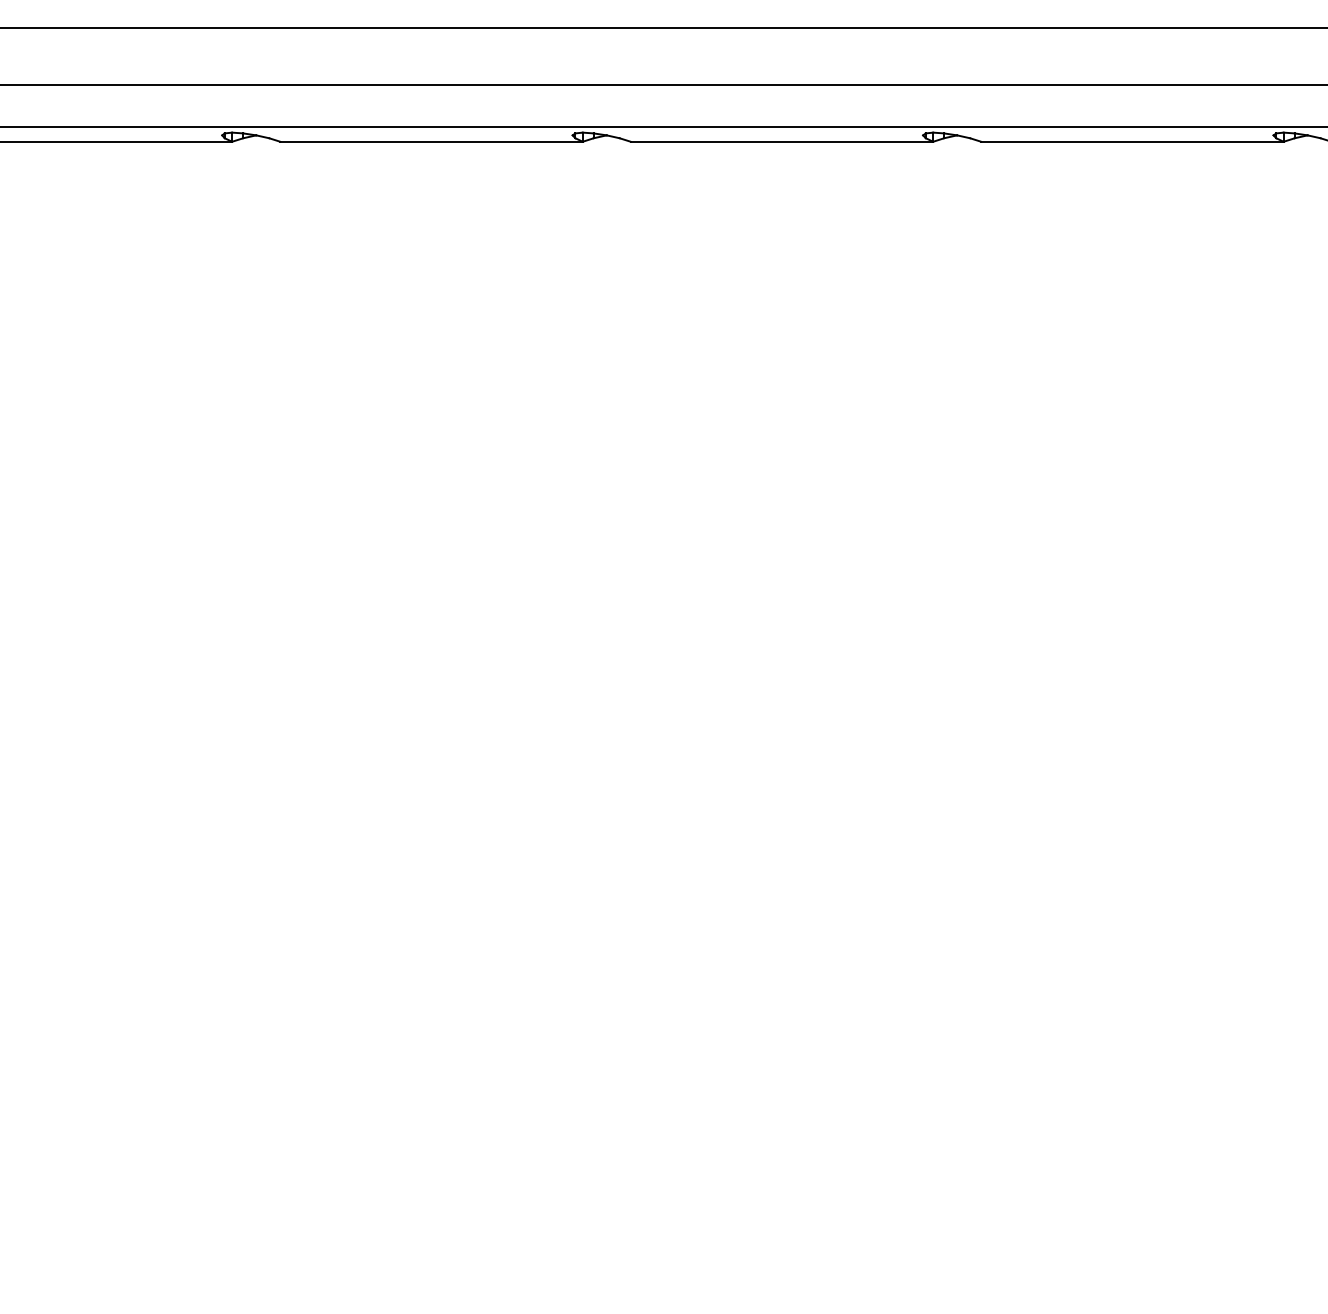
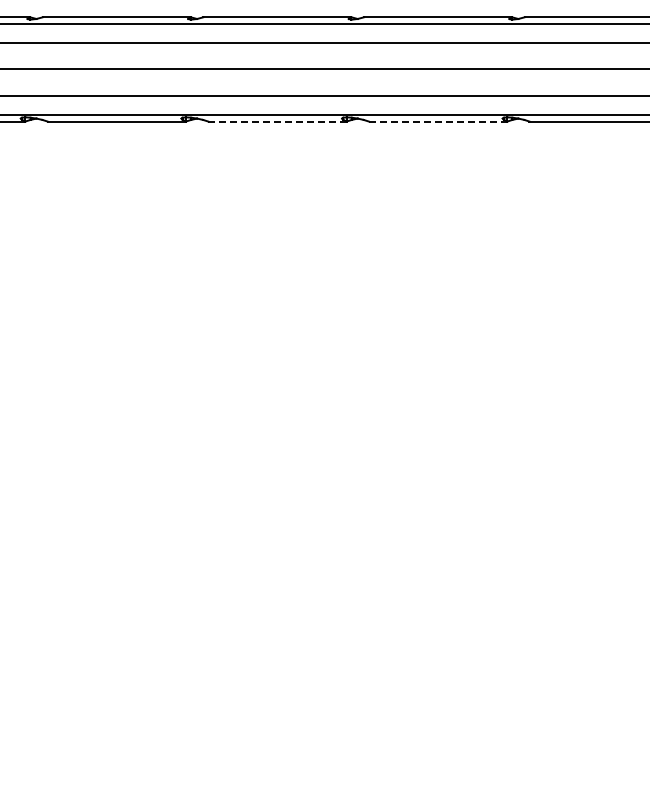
line: (431, 141) -> (277, 121), solid -> dashed
line: (782, 141) -> (438, 121), solid -> dashed

